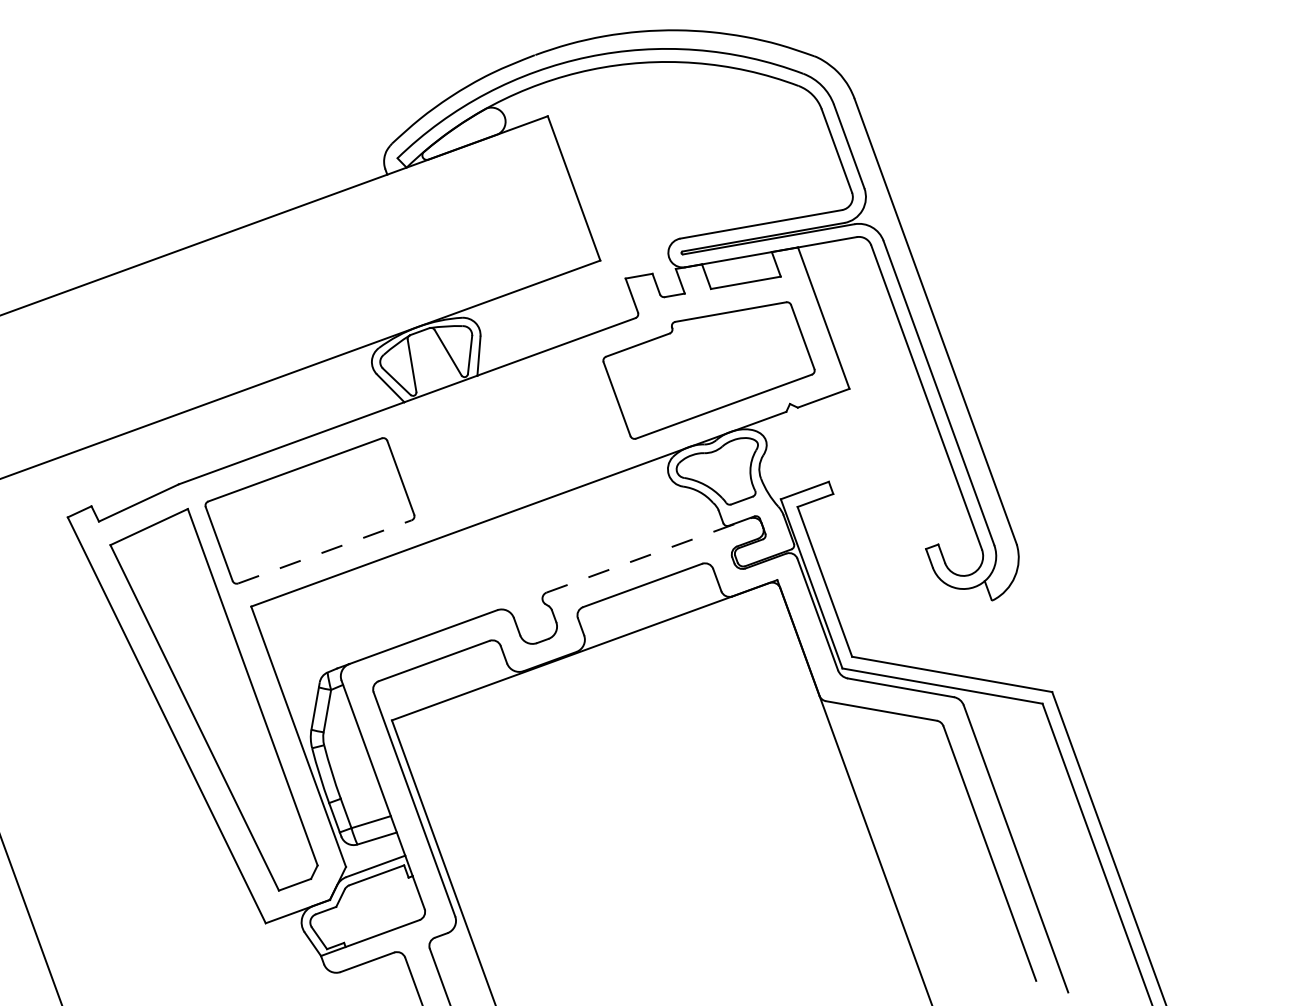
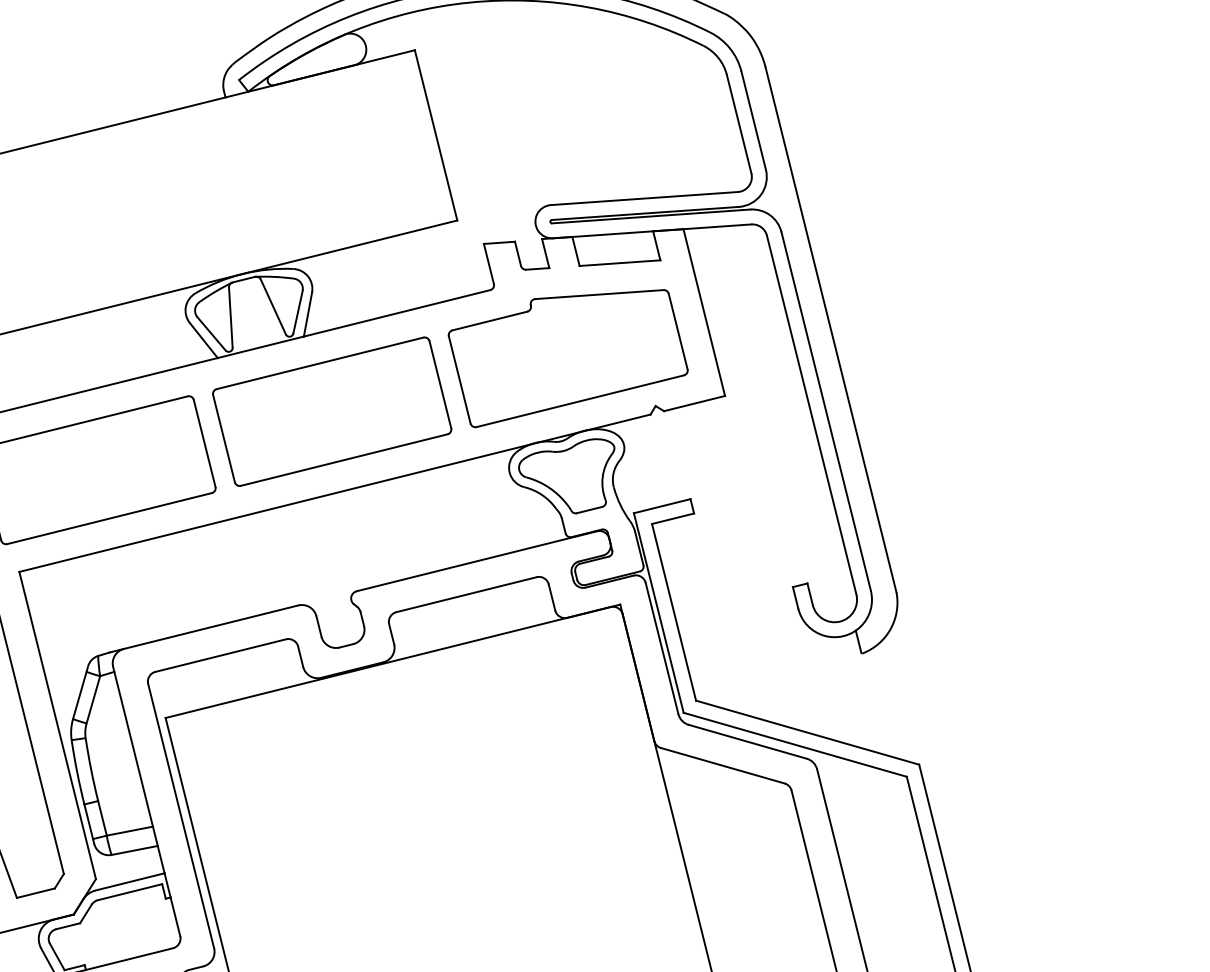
part: (508, 438) -> (331, 411), added
line: (325, 551) -> (110, 518), dashed -> solid
line: (649, 555) -> (477, 561), dashed -> solid

